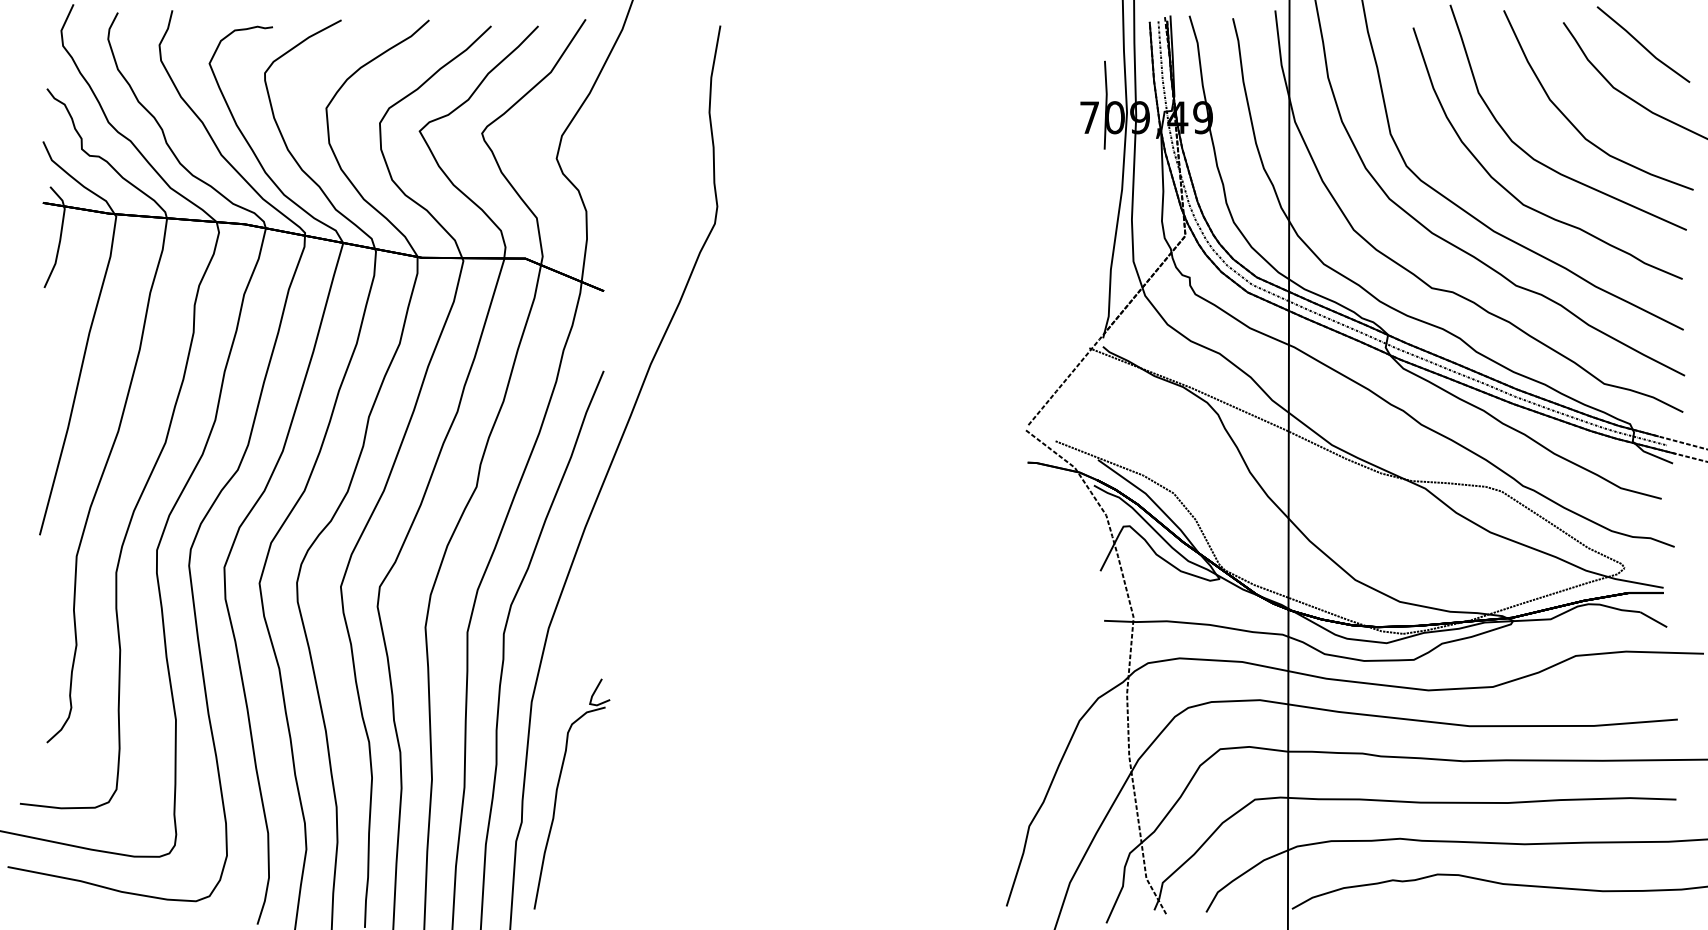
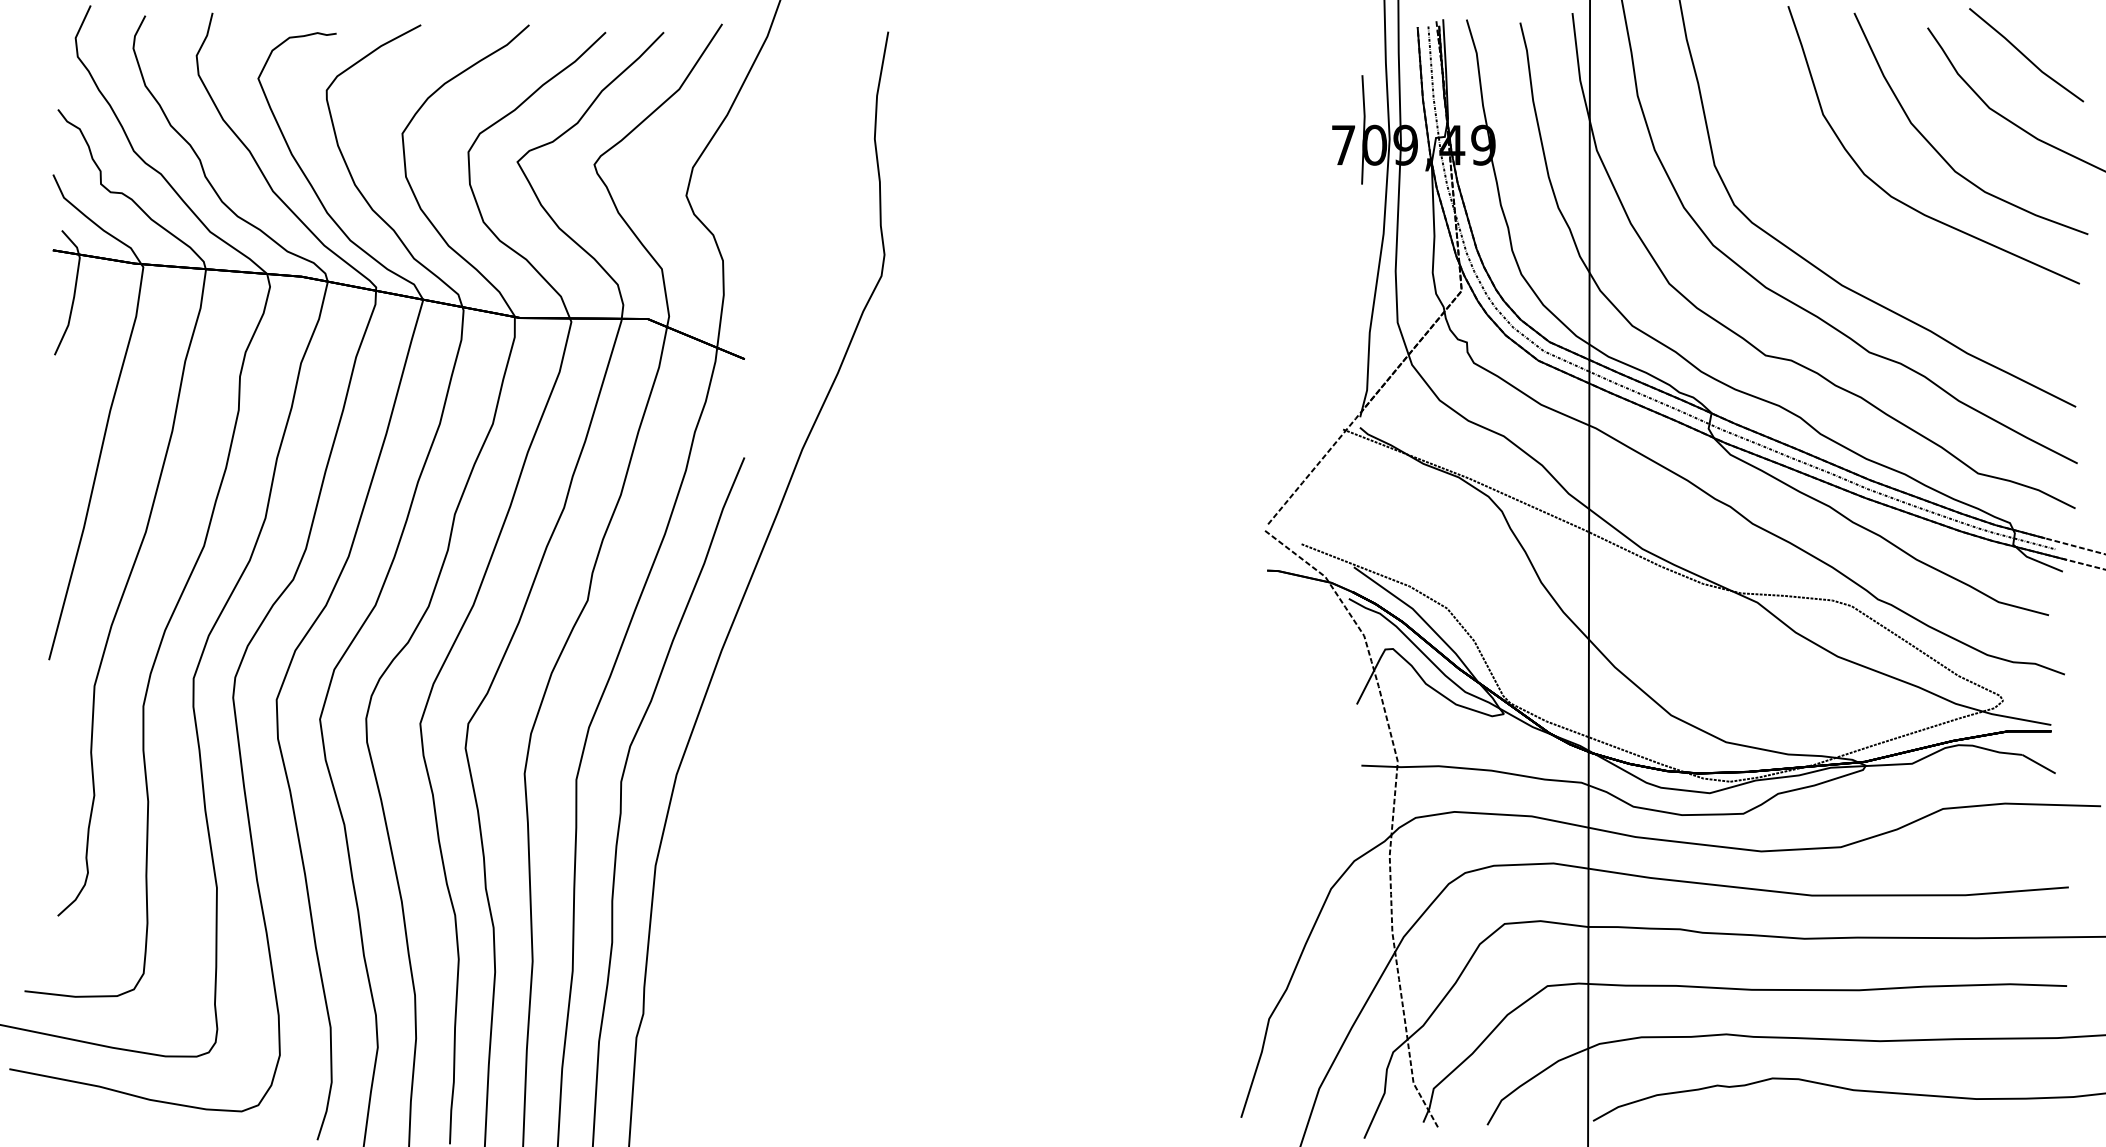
part: (1514, 195) -> (1867, 241), removed
part: (557, 792) -> (687, 977), removed

